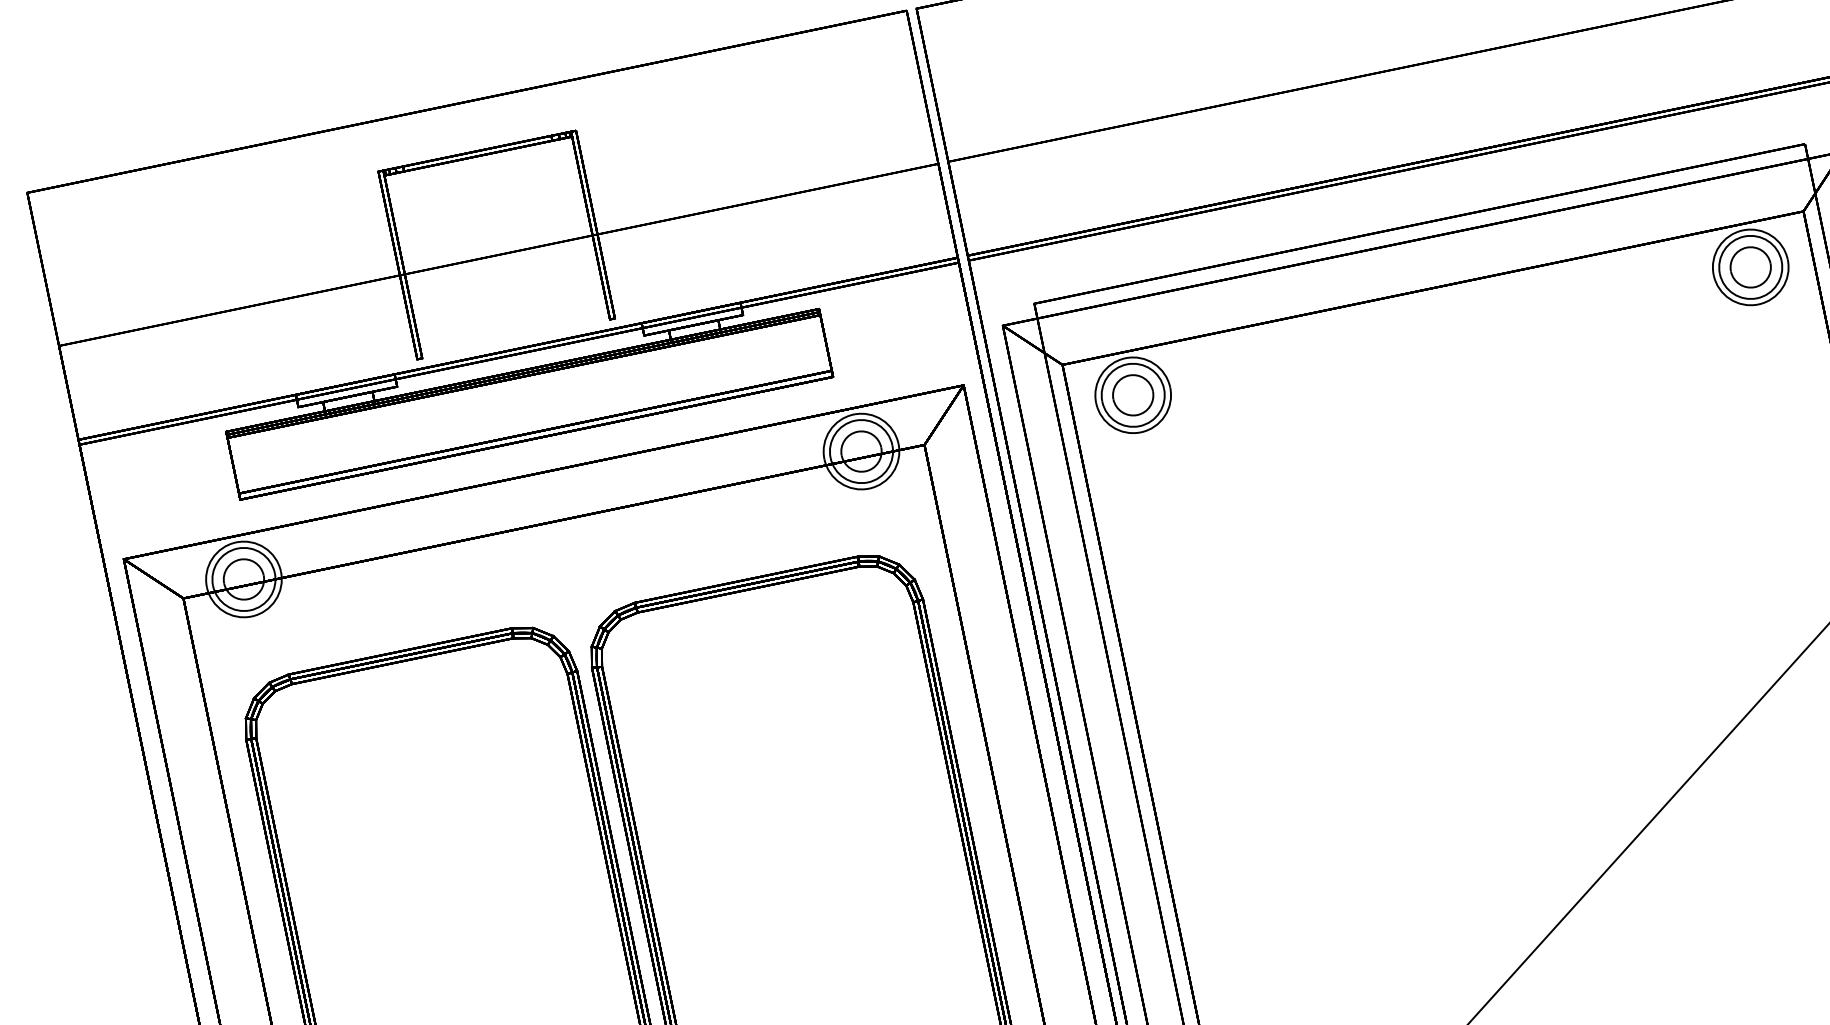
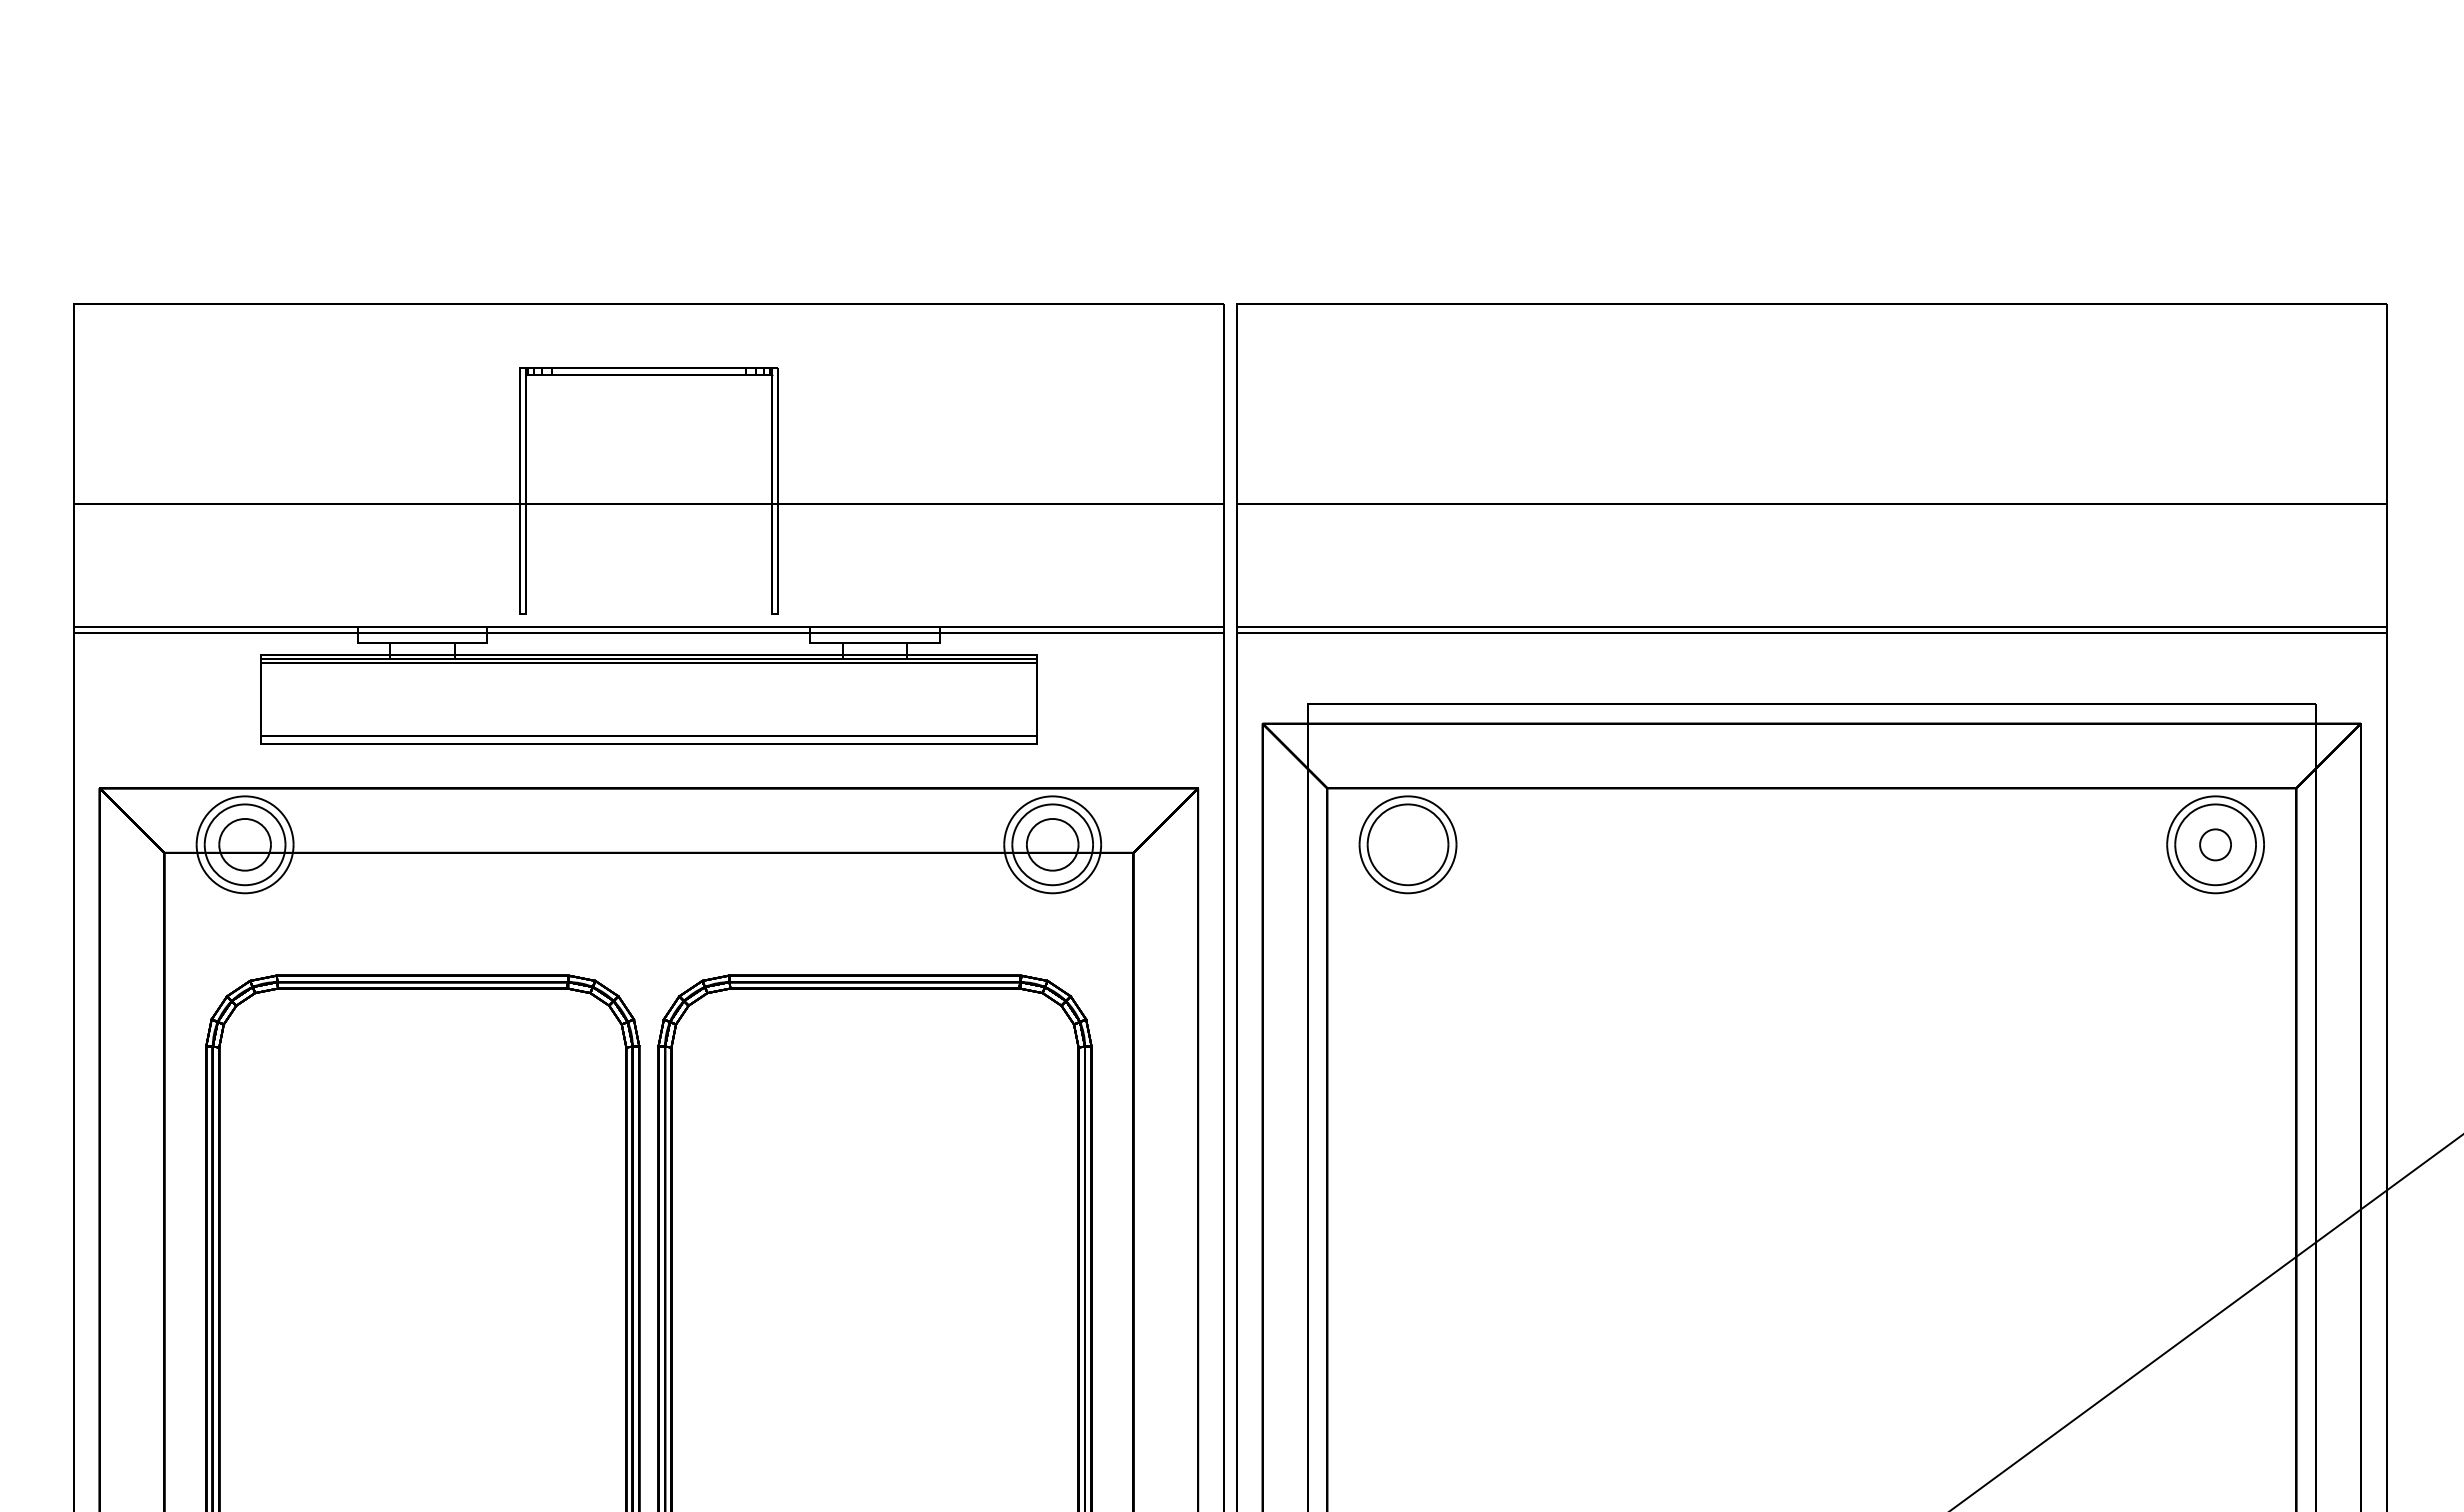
part: (1750, 267) -> (2215, 844), size x0.6
part: (1132, 395) -> (1407, 844), removed

